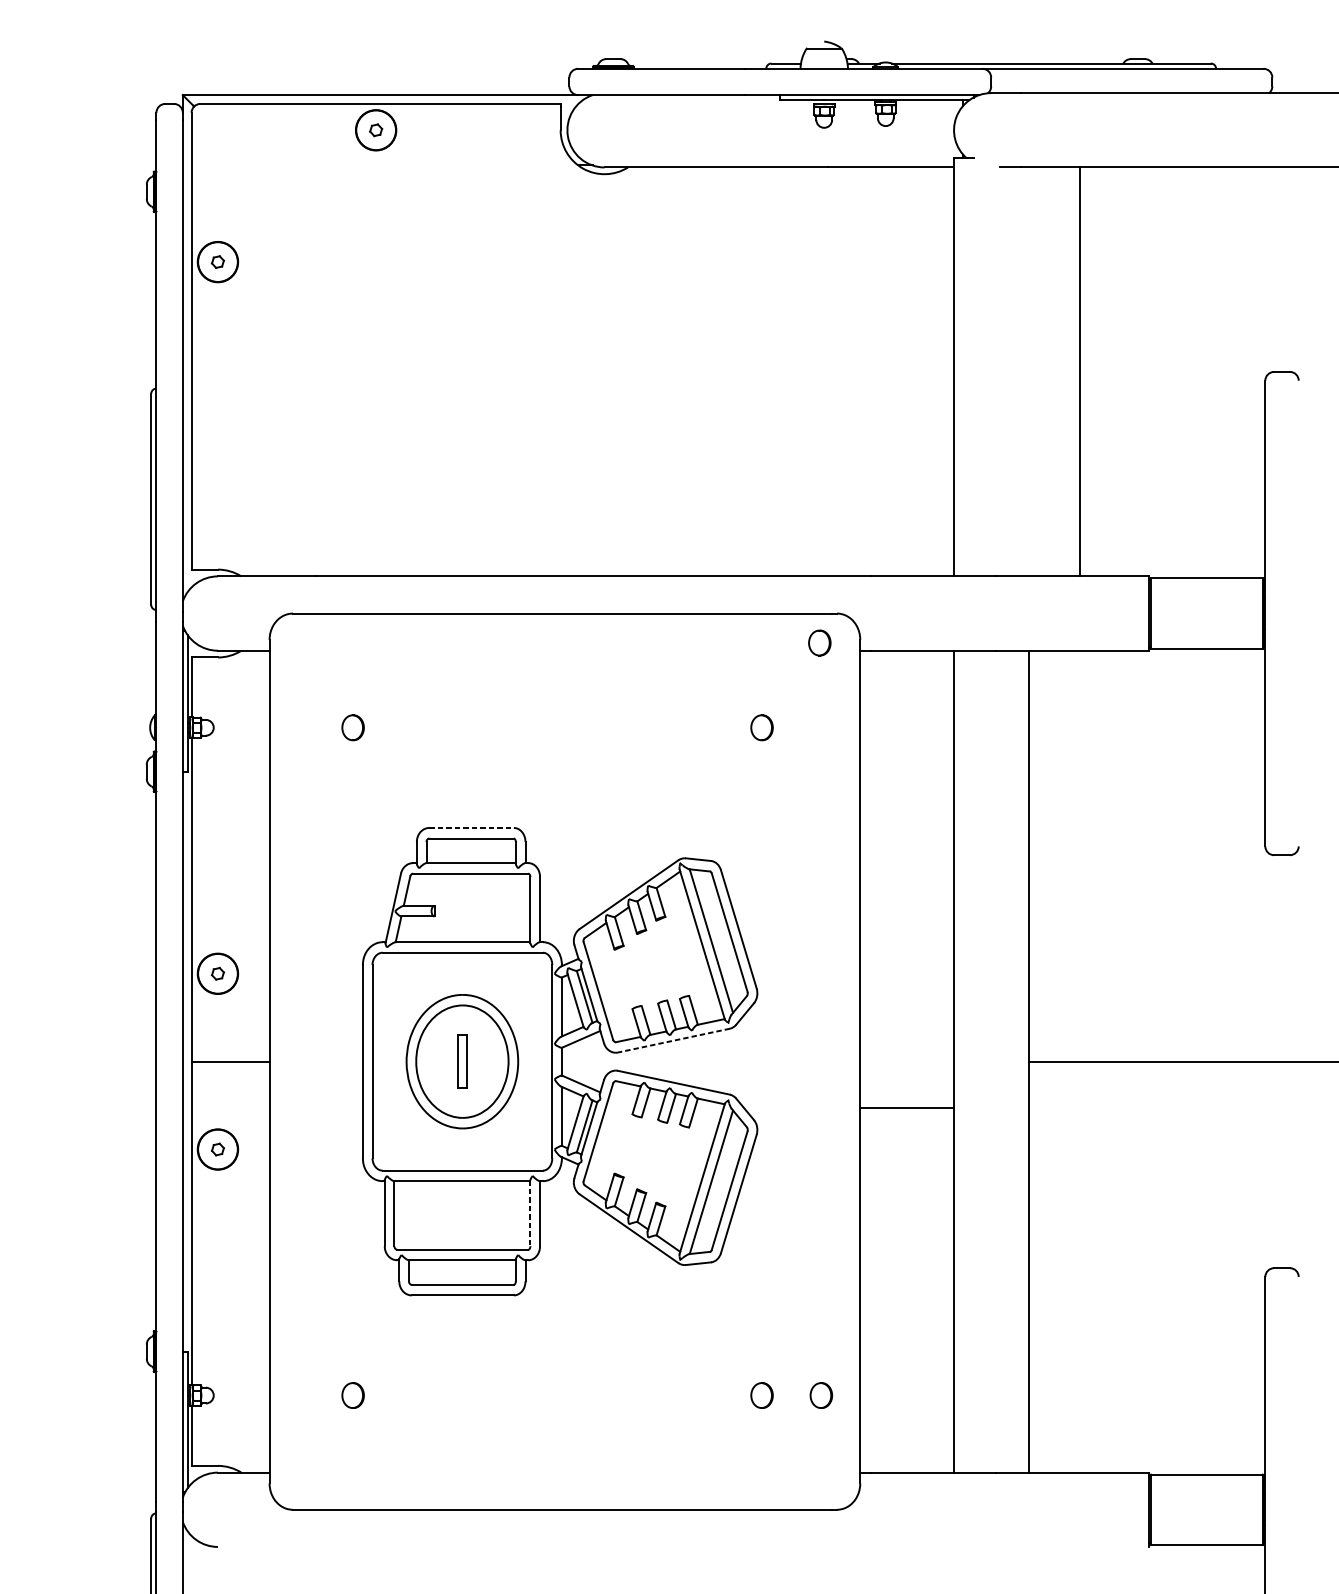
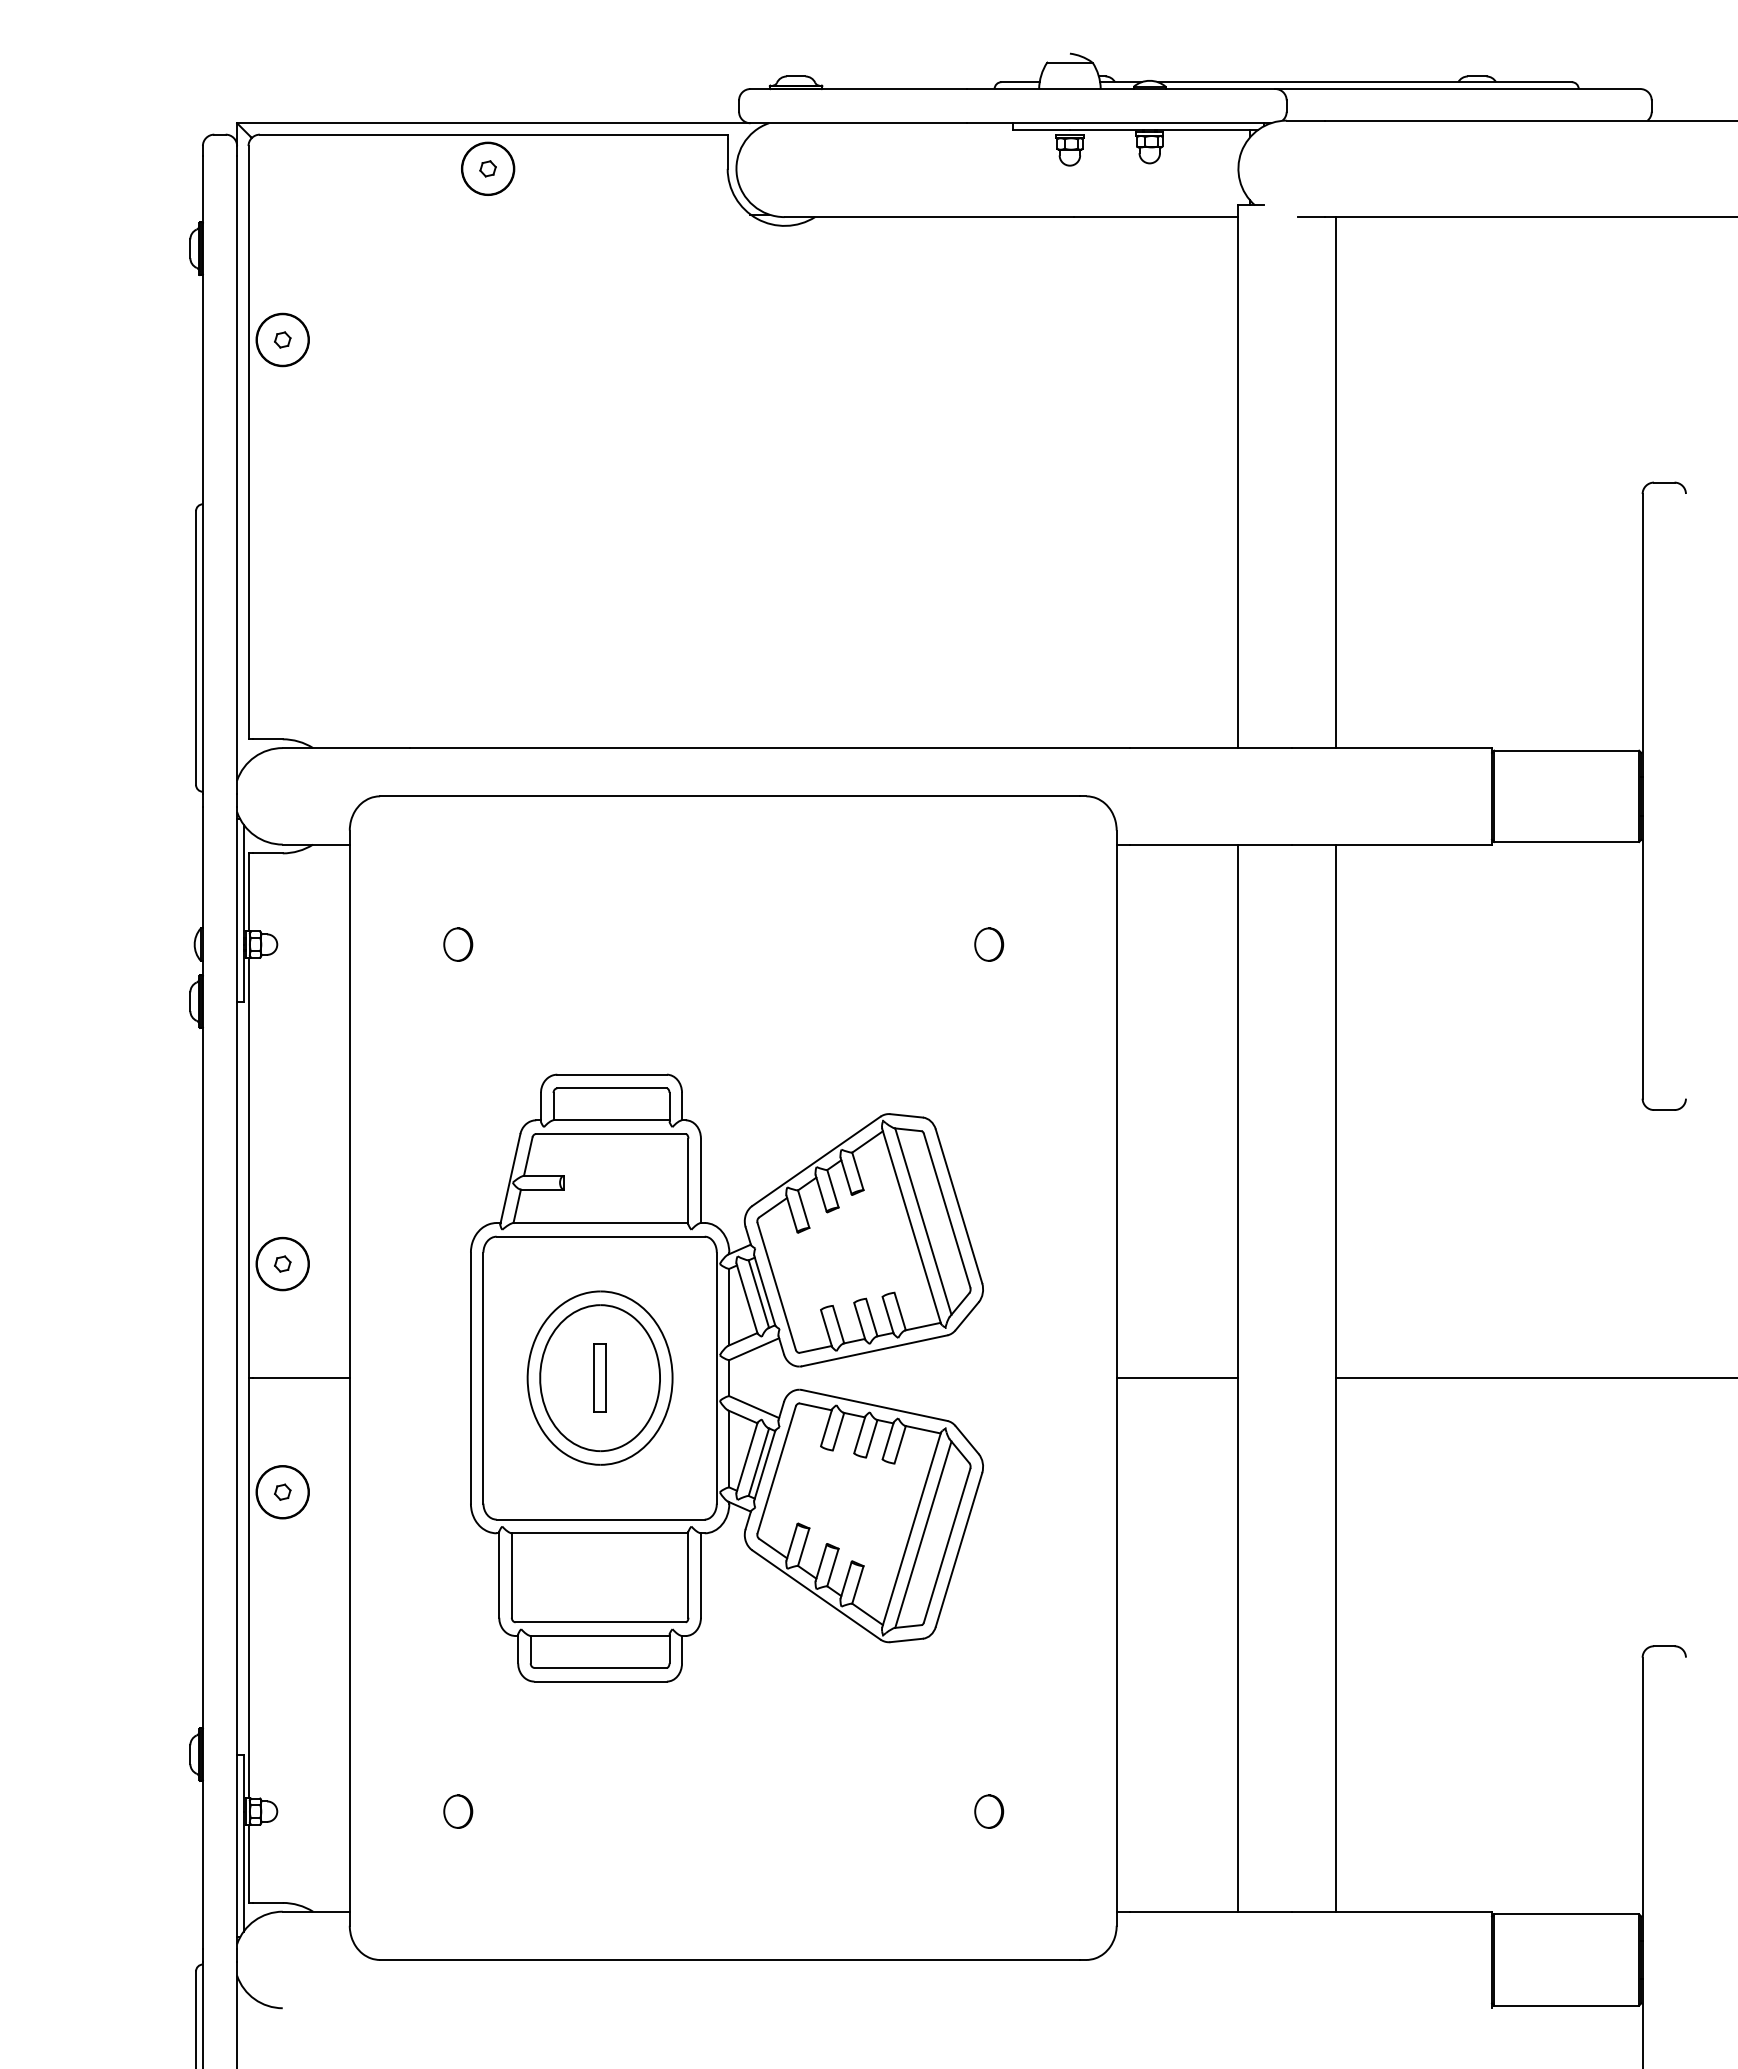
line: (1079, 371) -> (1335, 482), moved
part: (820, 642) -> (1064, 834), removed
line: (471, 827) -> (612, 1074), dashed -> solid
line: (673, 1040) -> (874, 1350), dashed -> solid
line: (906, 1108) -> (1176, 1378), moved
line: (530, 1212) -> (688, 1574), dashed -> solid
part: (821, 1395) -> (1066, 1811), removed

